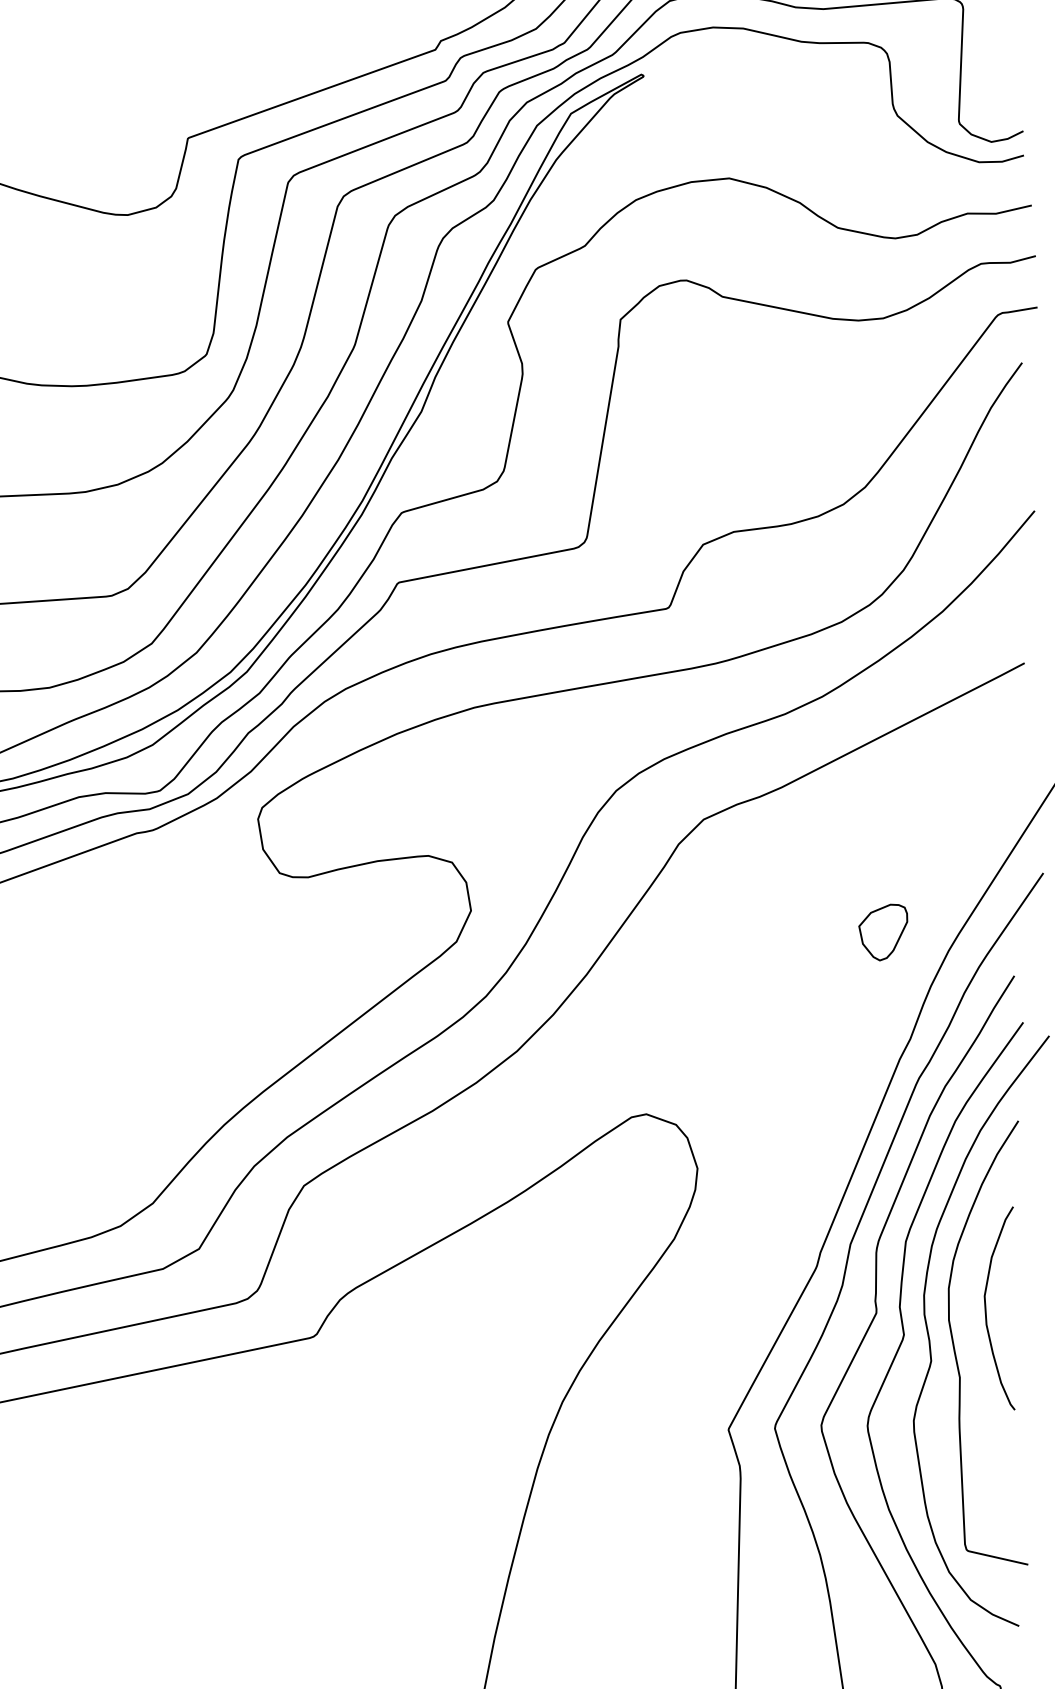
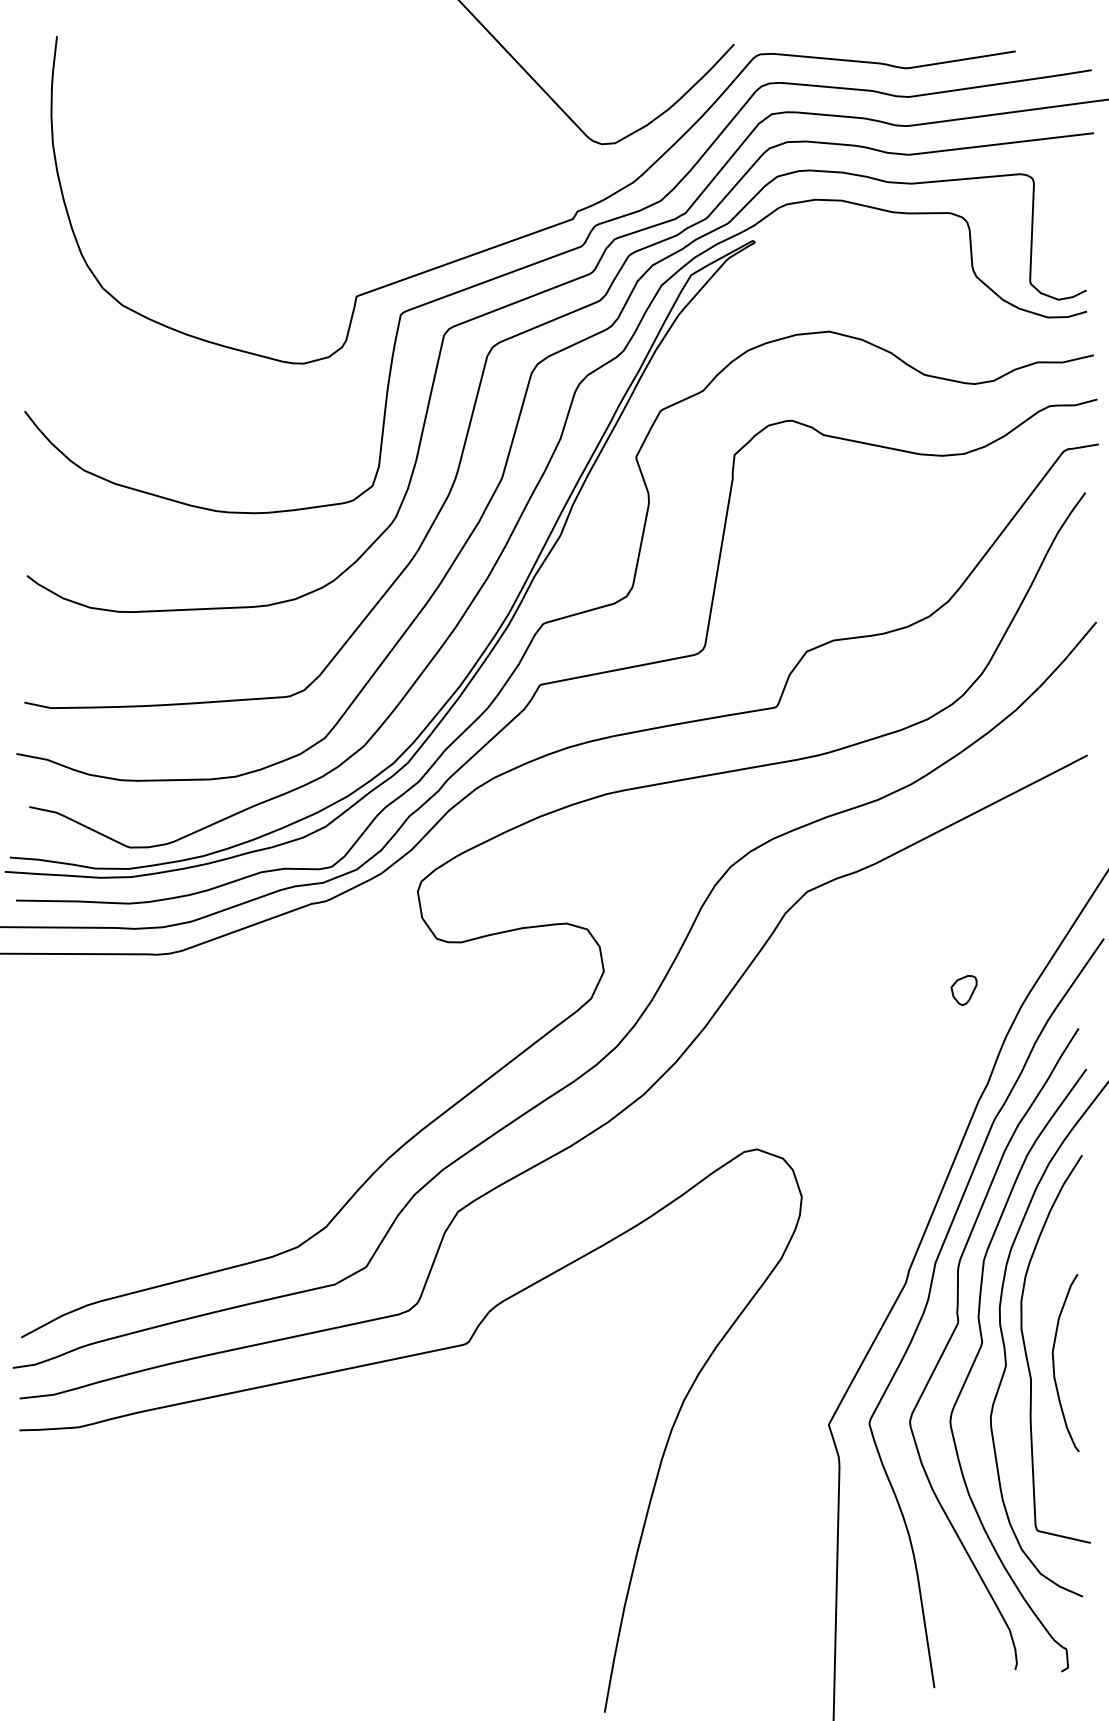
part: (882, 932) -> (963, 990), size x0.6
curve: (986, 1308) -> (1054, 1363), moved

